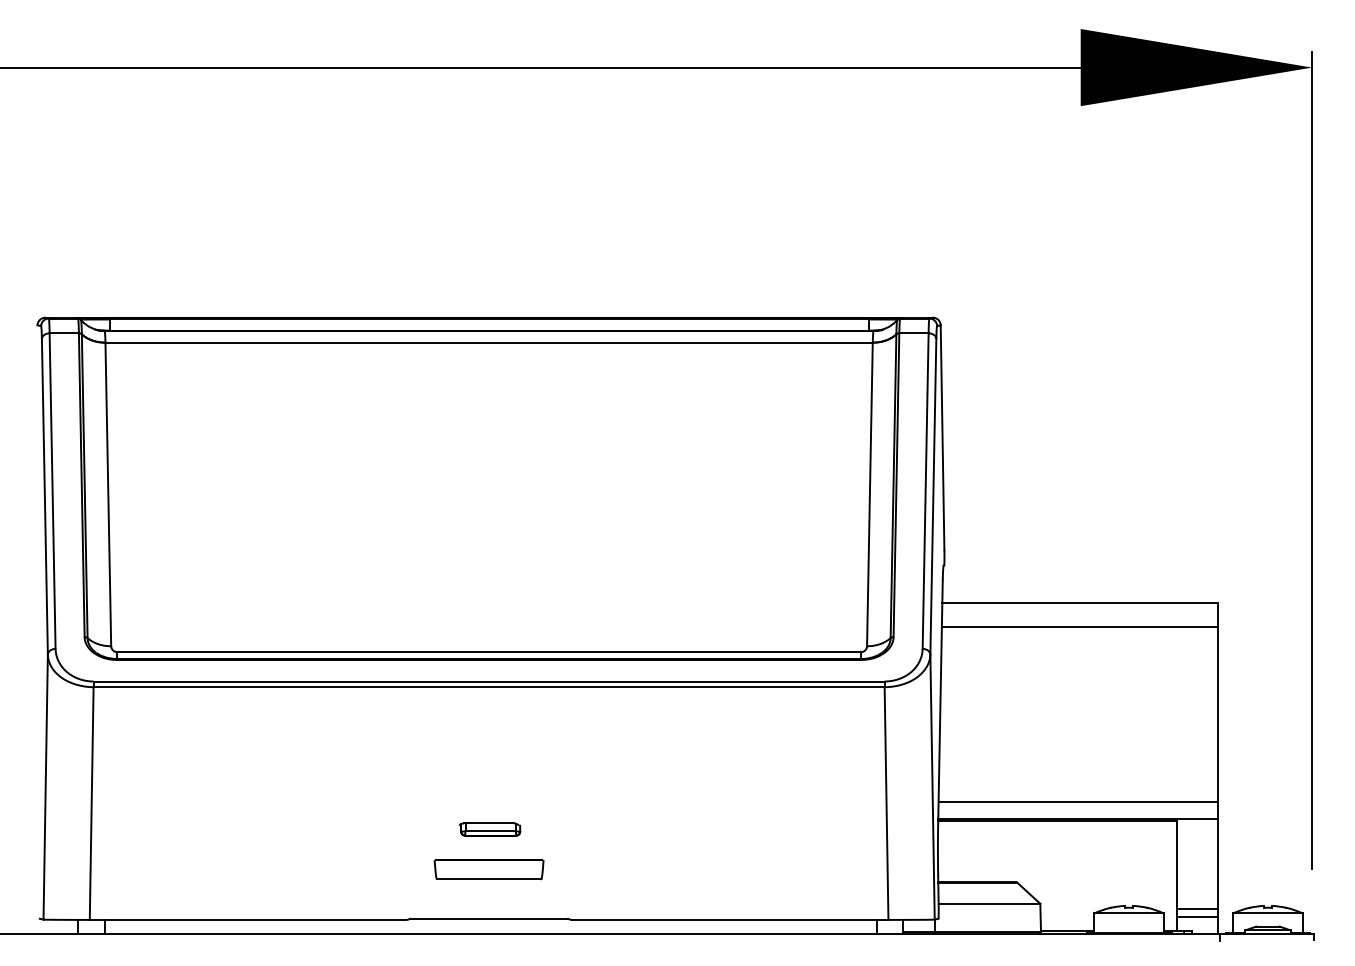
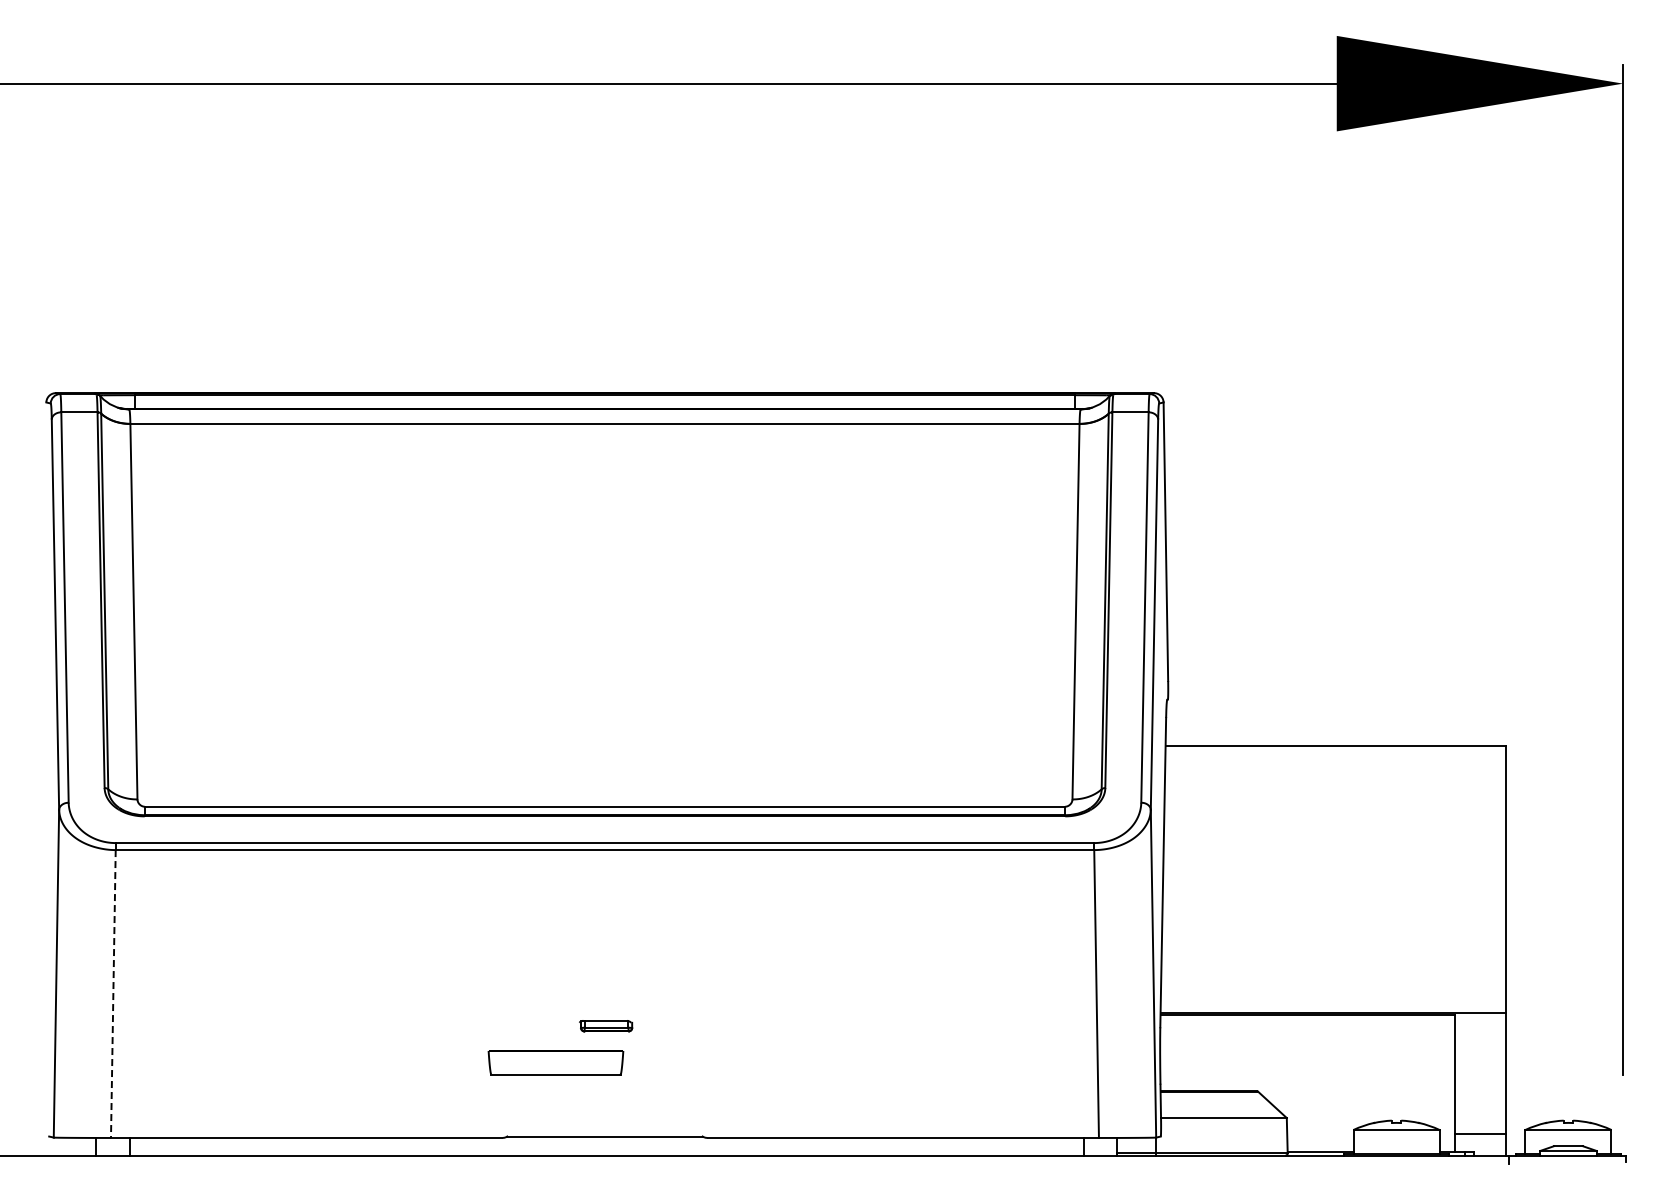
line: (1079, 626) -> (1335, 775), removed
line: (1078, 802) -> (1333, 992), removed
line: (91, 803) -> (113, 994), solid -> dashed
part: (489, 828) -> (605, 1025), size x0.7
part: (488, 869) -> (555, 1062), moved
line: (1196, 909) -> (1480, 1124), removed

